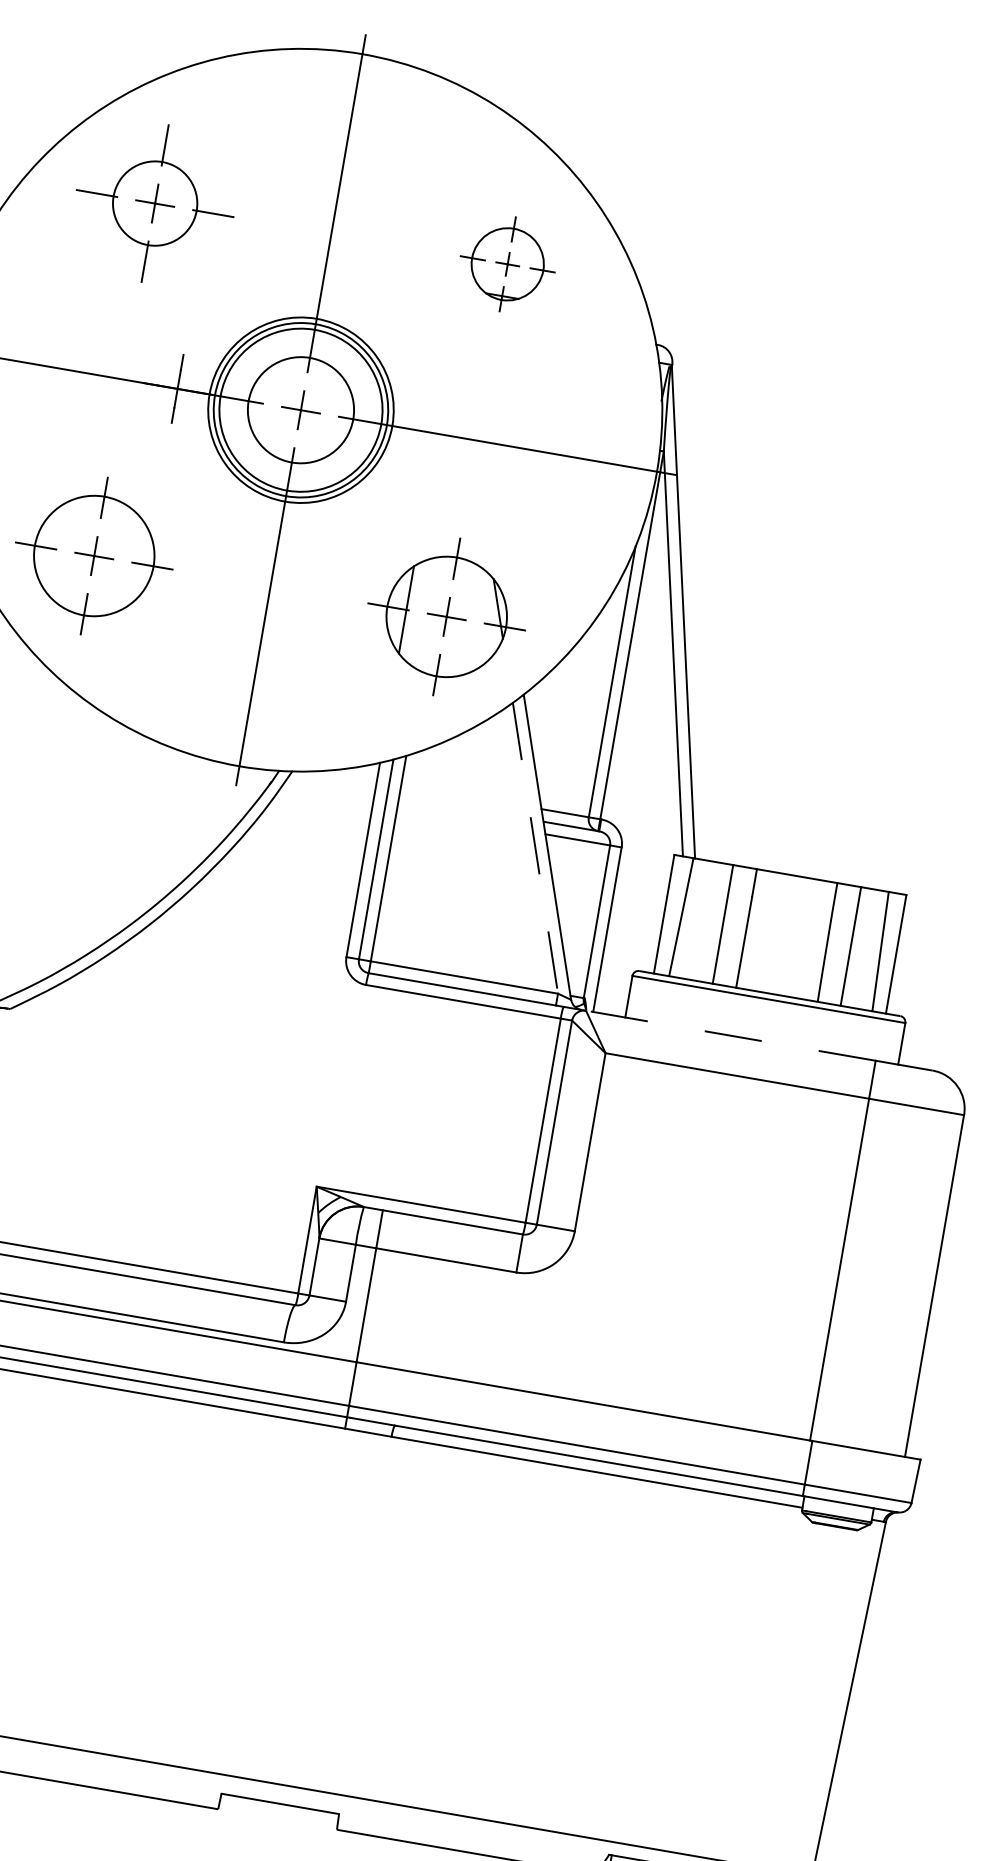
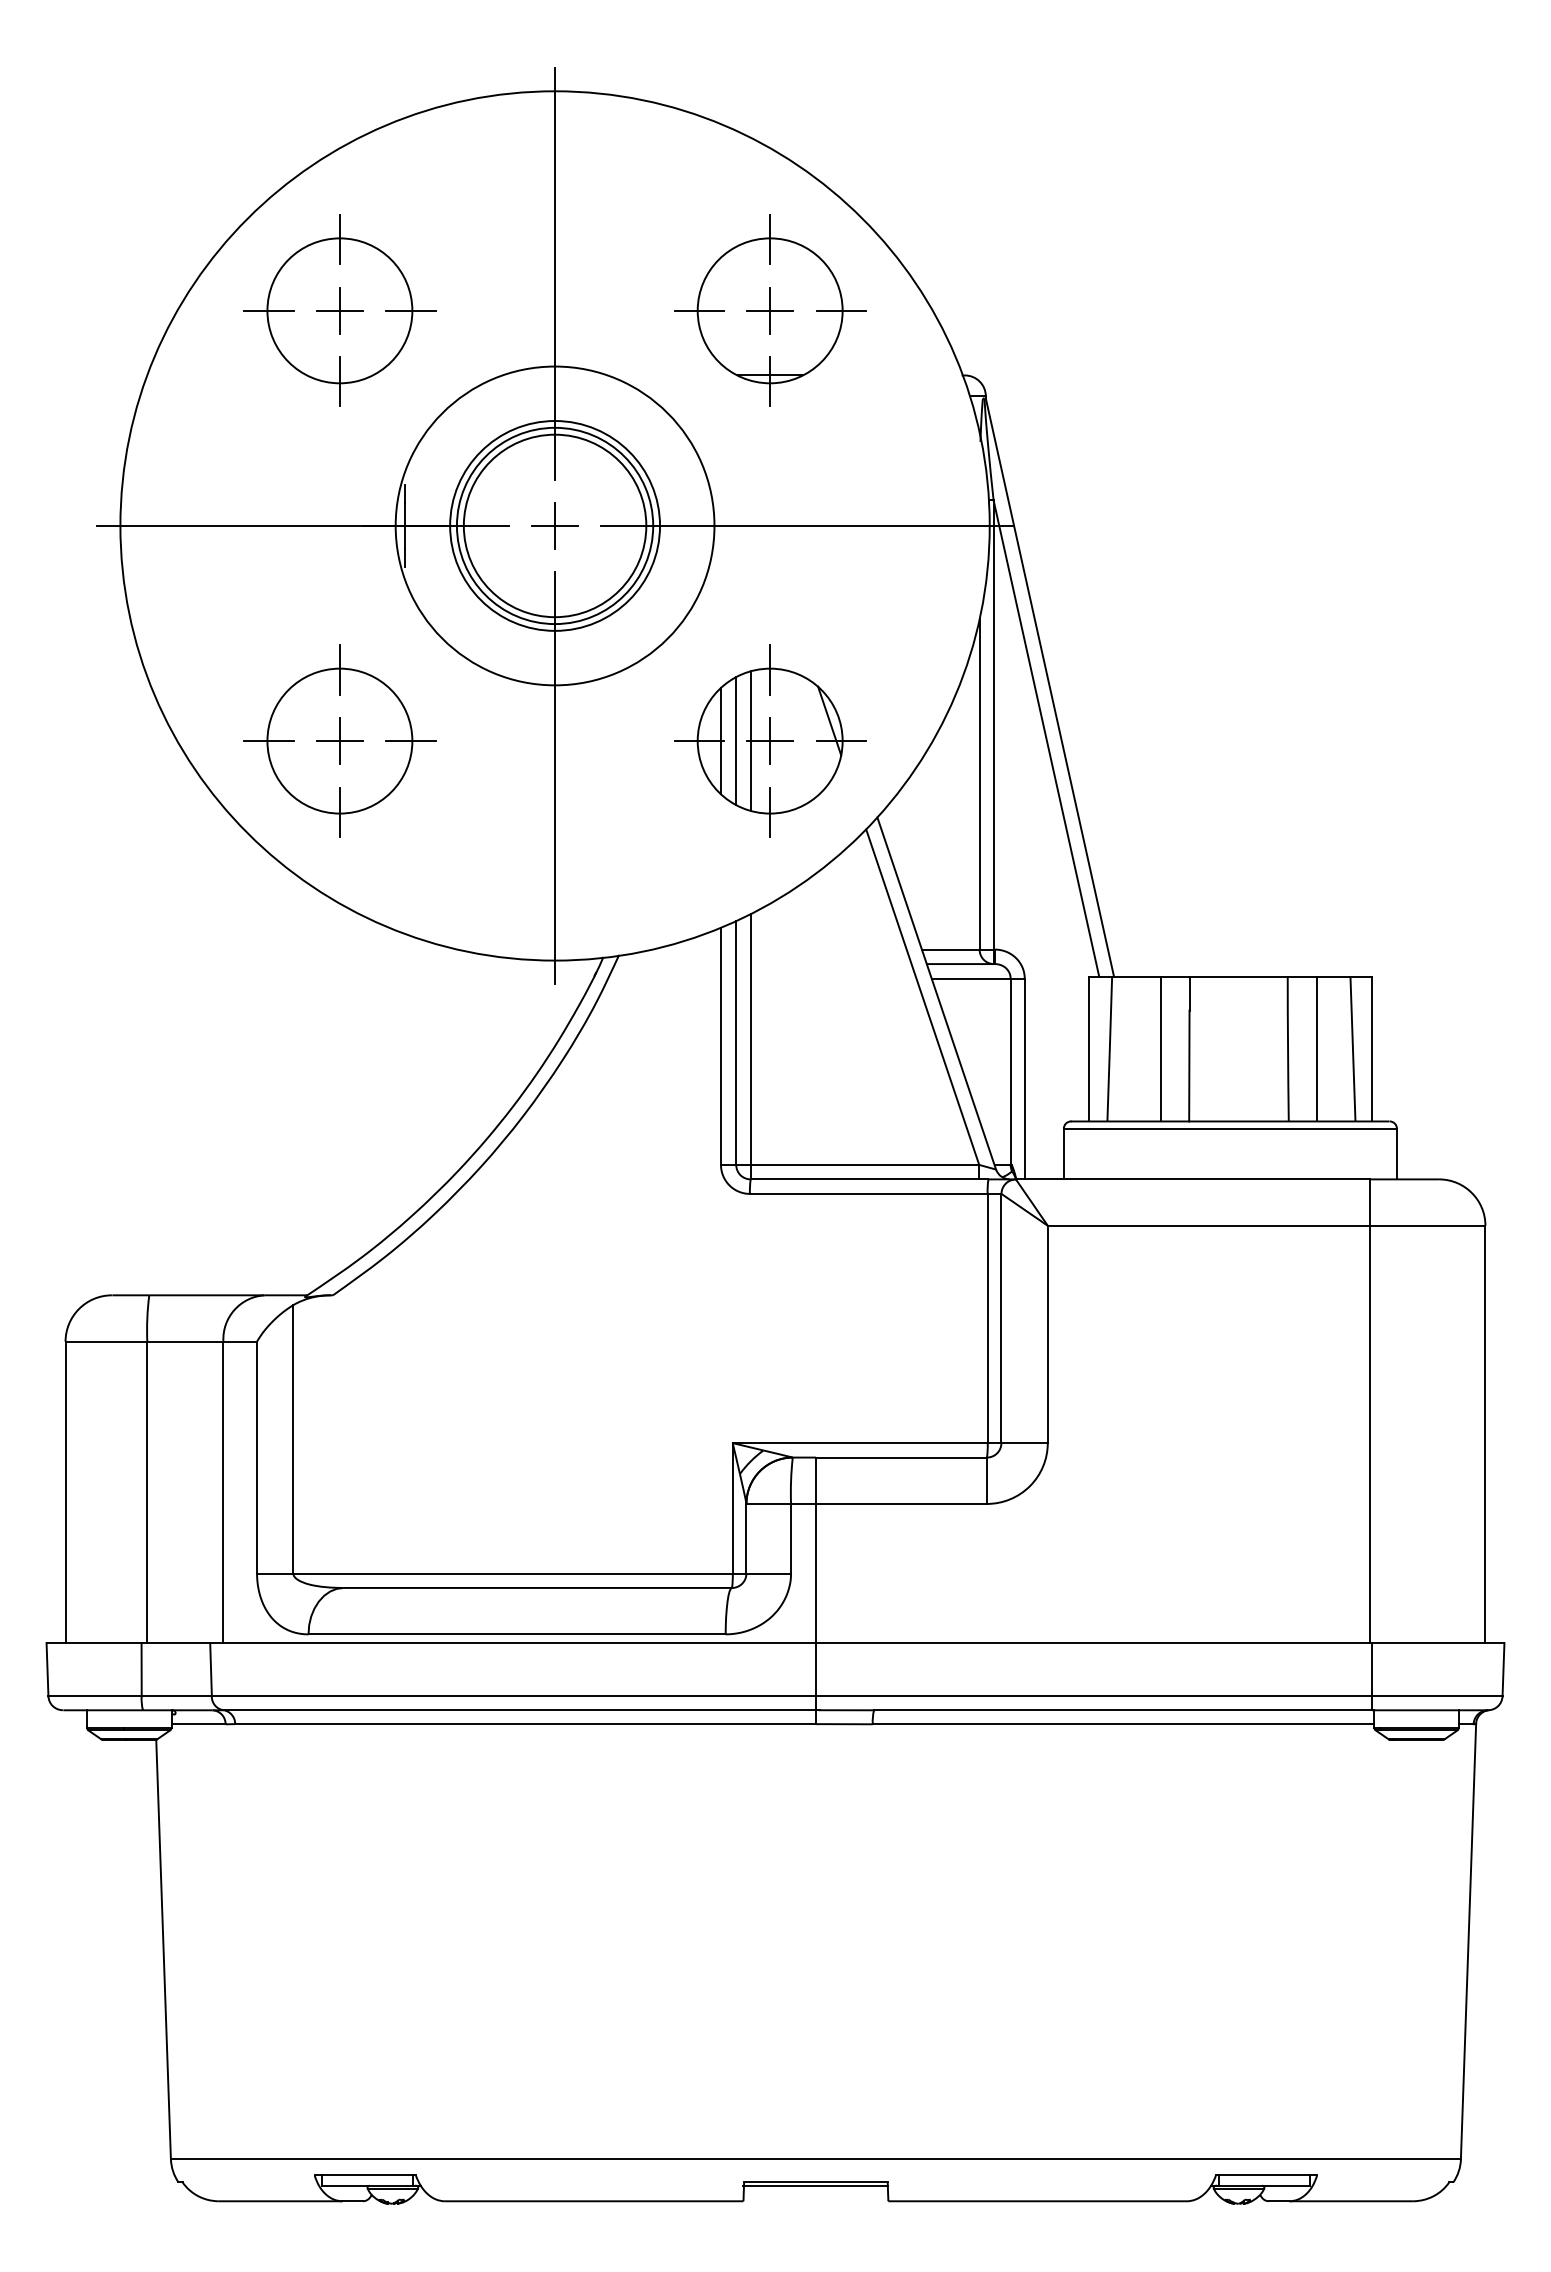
circle: (154, 203) -> (339, 310), size x1.43
part: (507, 264) -> (770, 310), size x1.67
circle: (300, 409) -> (554, 525), size x1.43
circle: (300, 409) -> (554, 525), size x1.43
line: (419, 612) -> (736, 741), added
line: (430, 613) -> (750, 740), added
line: (535, 848) -> (922, 997), dashed -> solid
line: (730, 1035) -> (1192, 1179), dashed -> solid
line: (279, 1806) -> (815, 2185), added

